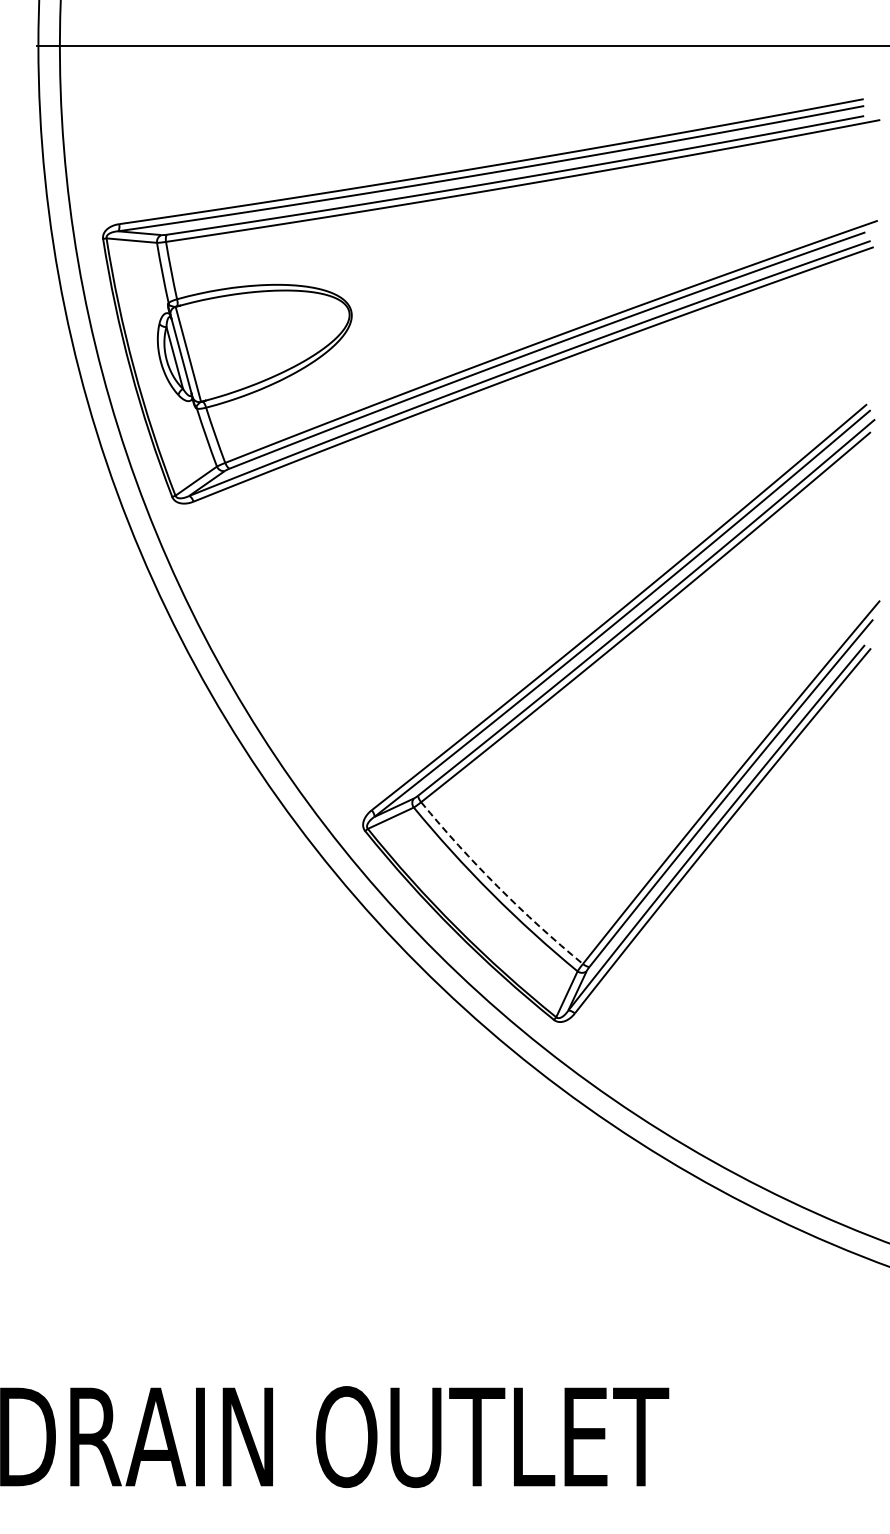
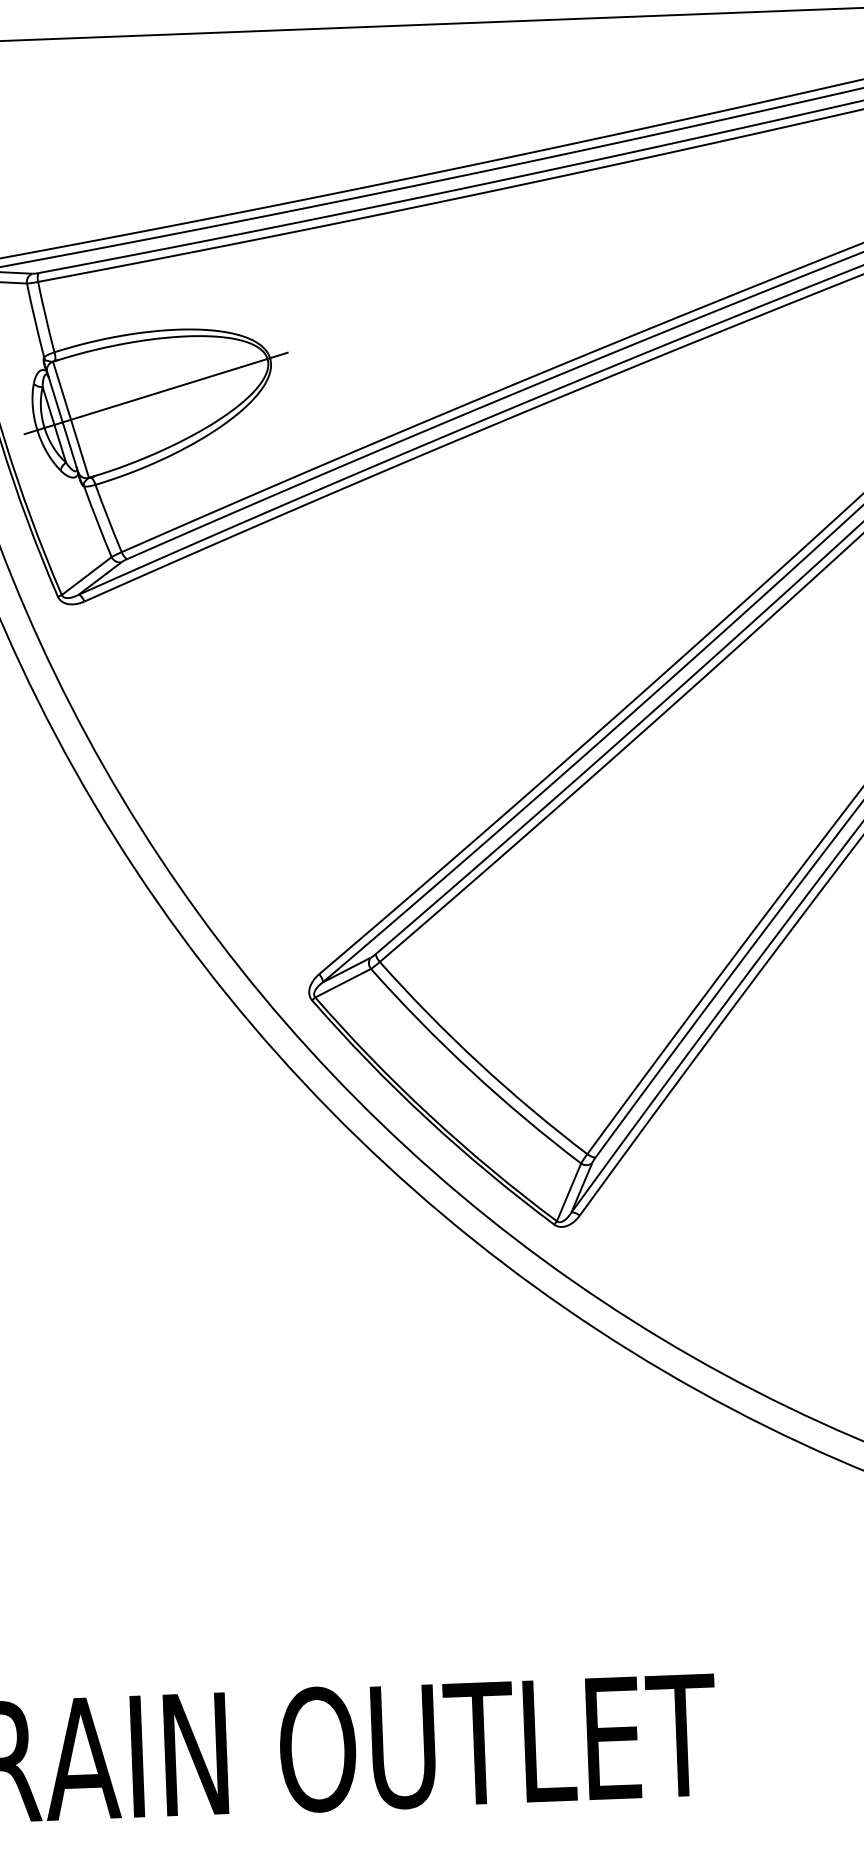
line: (257, 335) -> (155, 393), added
arc: (498, 887) -> (479, 1063), dashed -> solid

